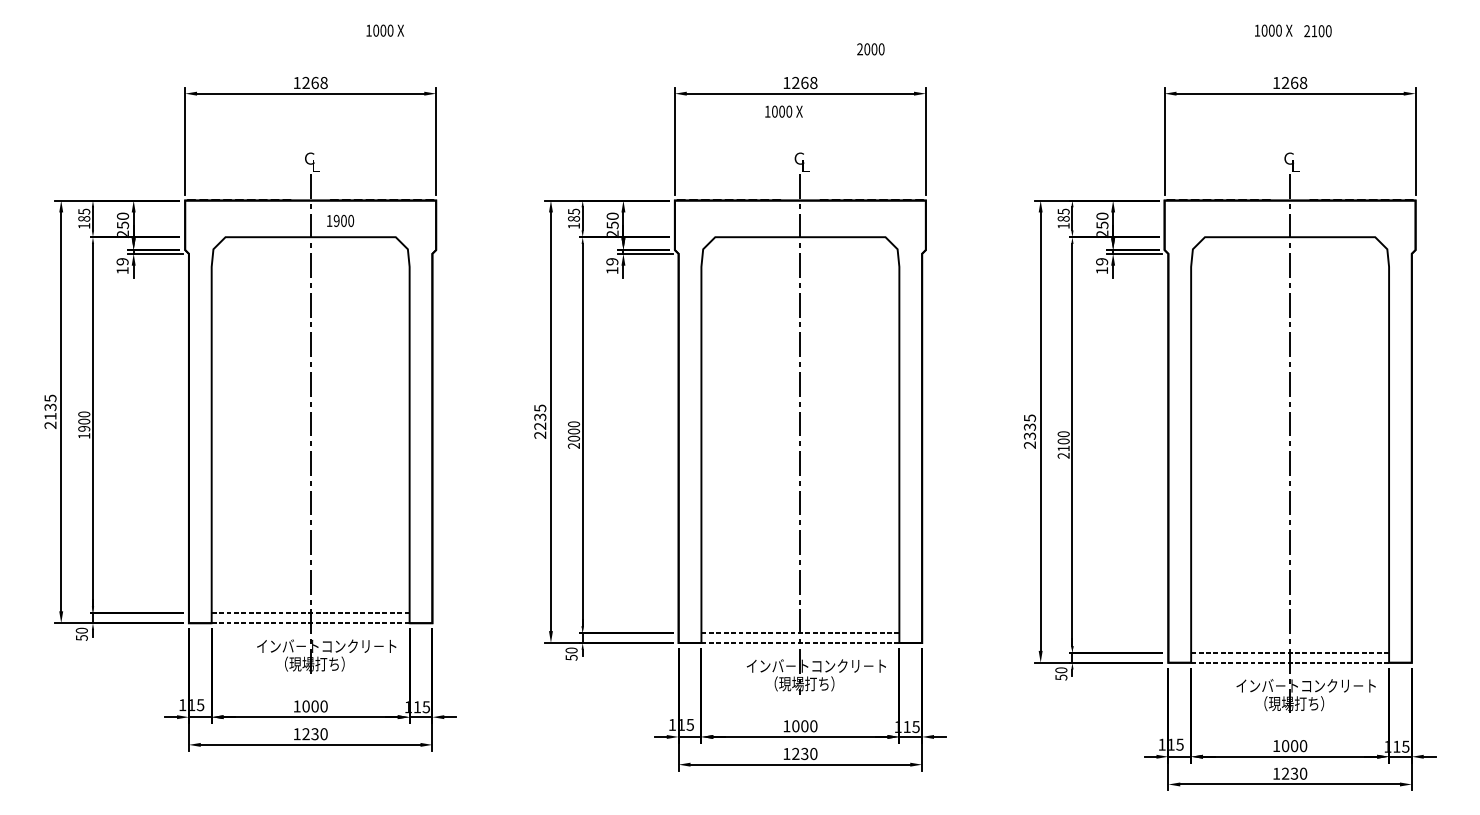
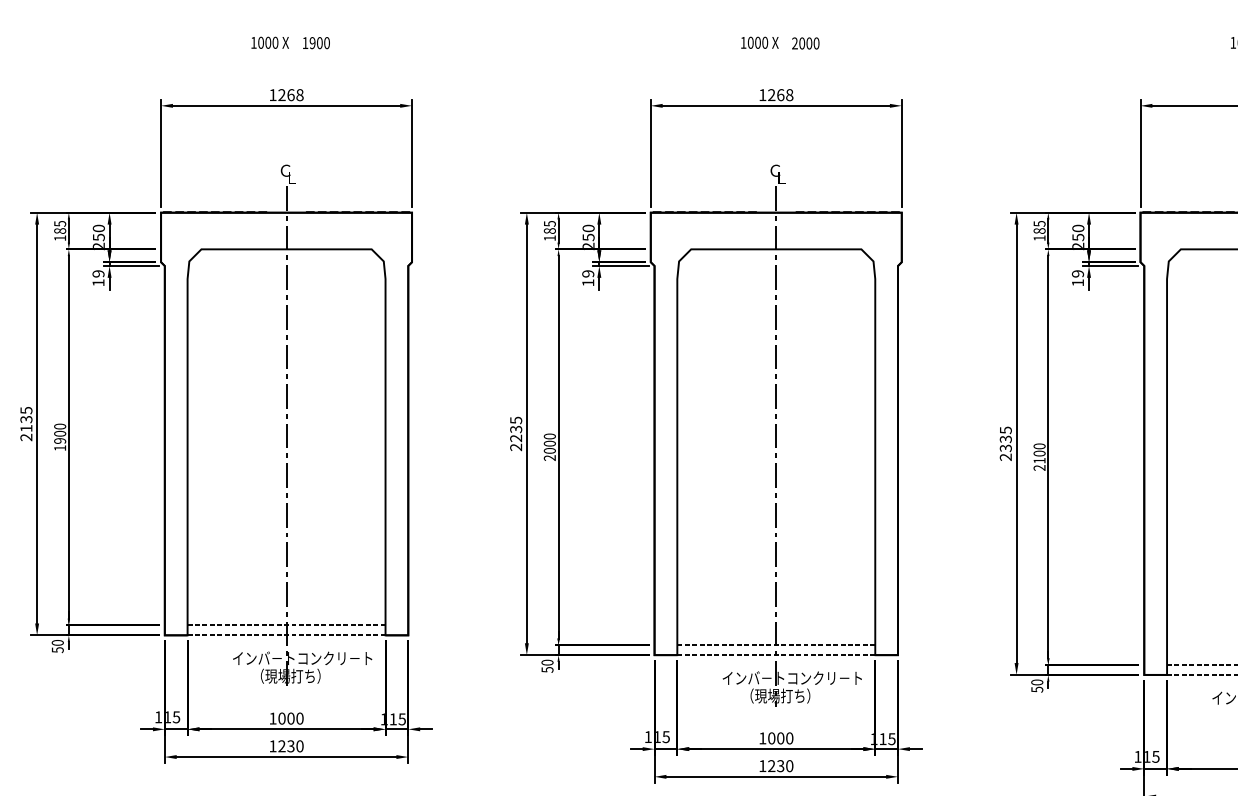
text: (384, 30) -> (269, 42), moved
text: (870, 49) -> (805, 43), moved
text: (783, 111) -> (759, 42), moved
text: (340, 220) -> (316, 42), moved

